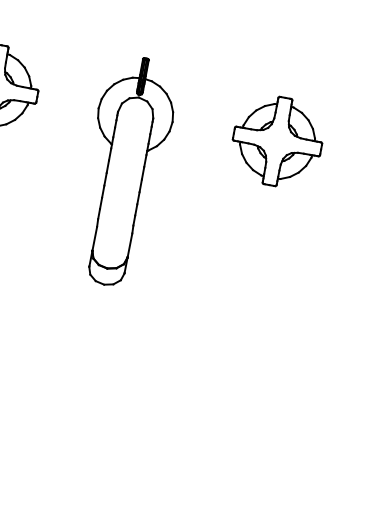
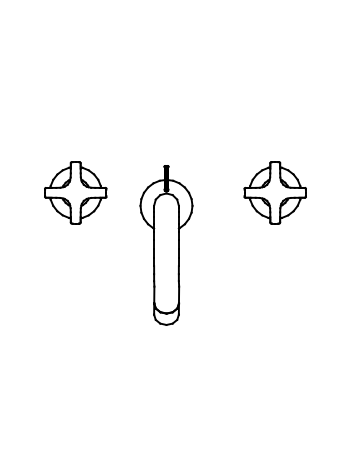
part: (125, 171) -> (166, 245), moved

